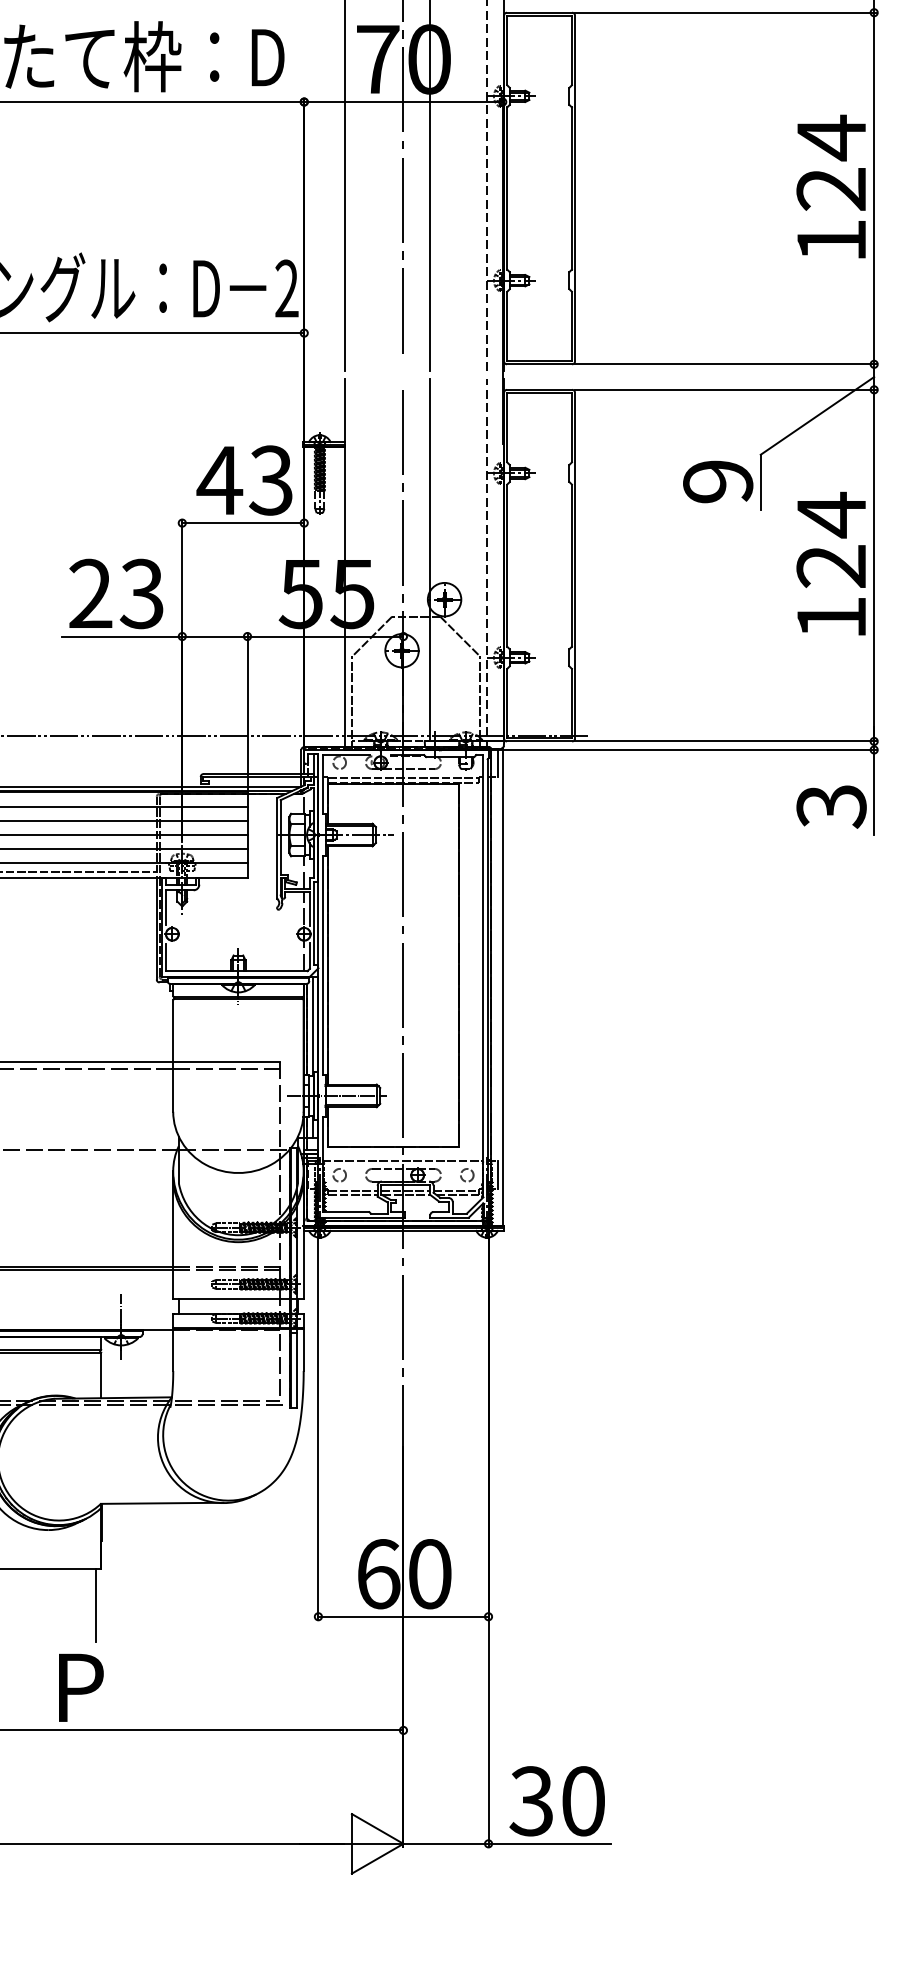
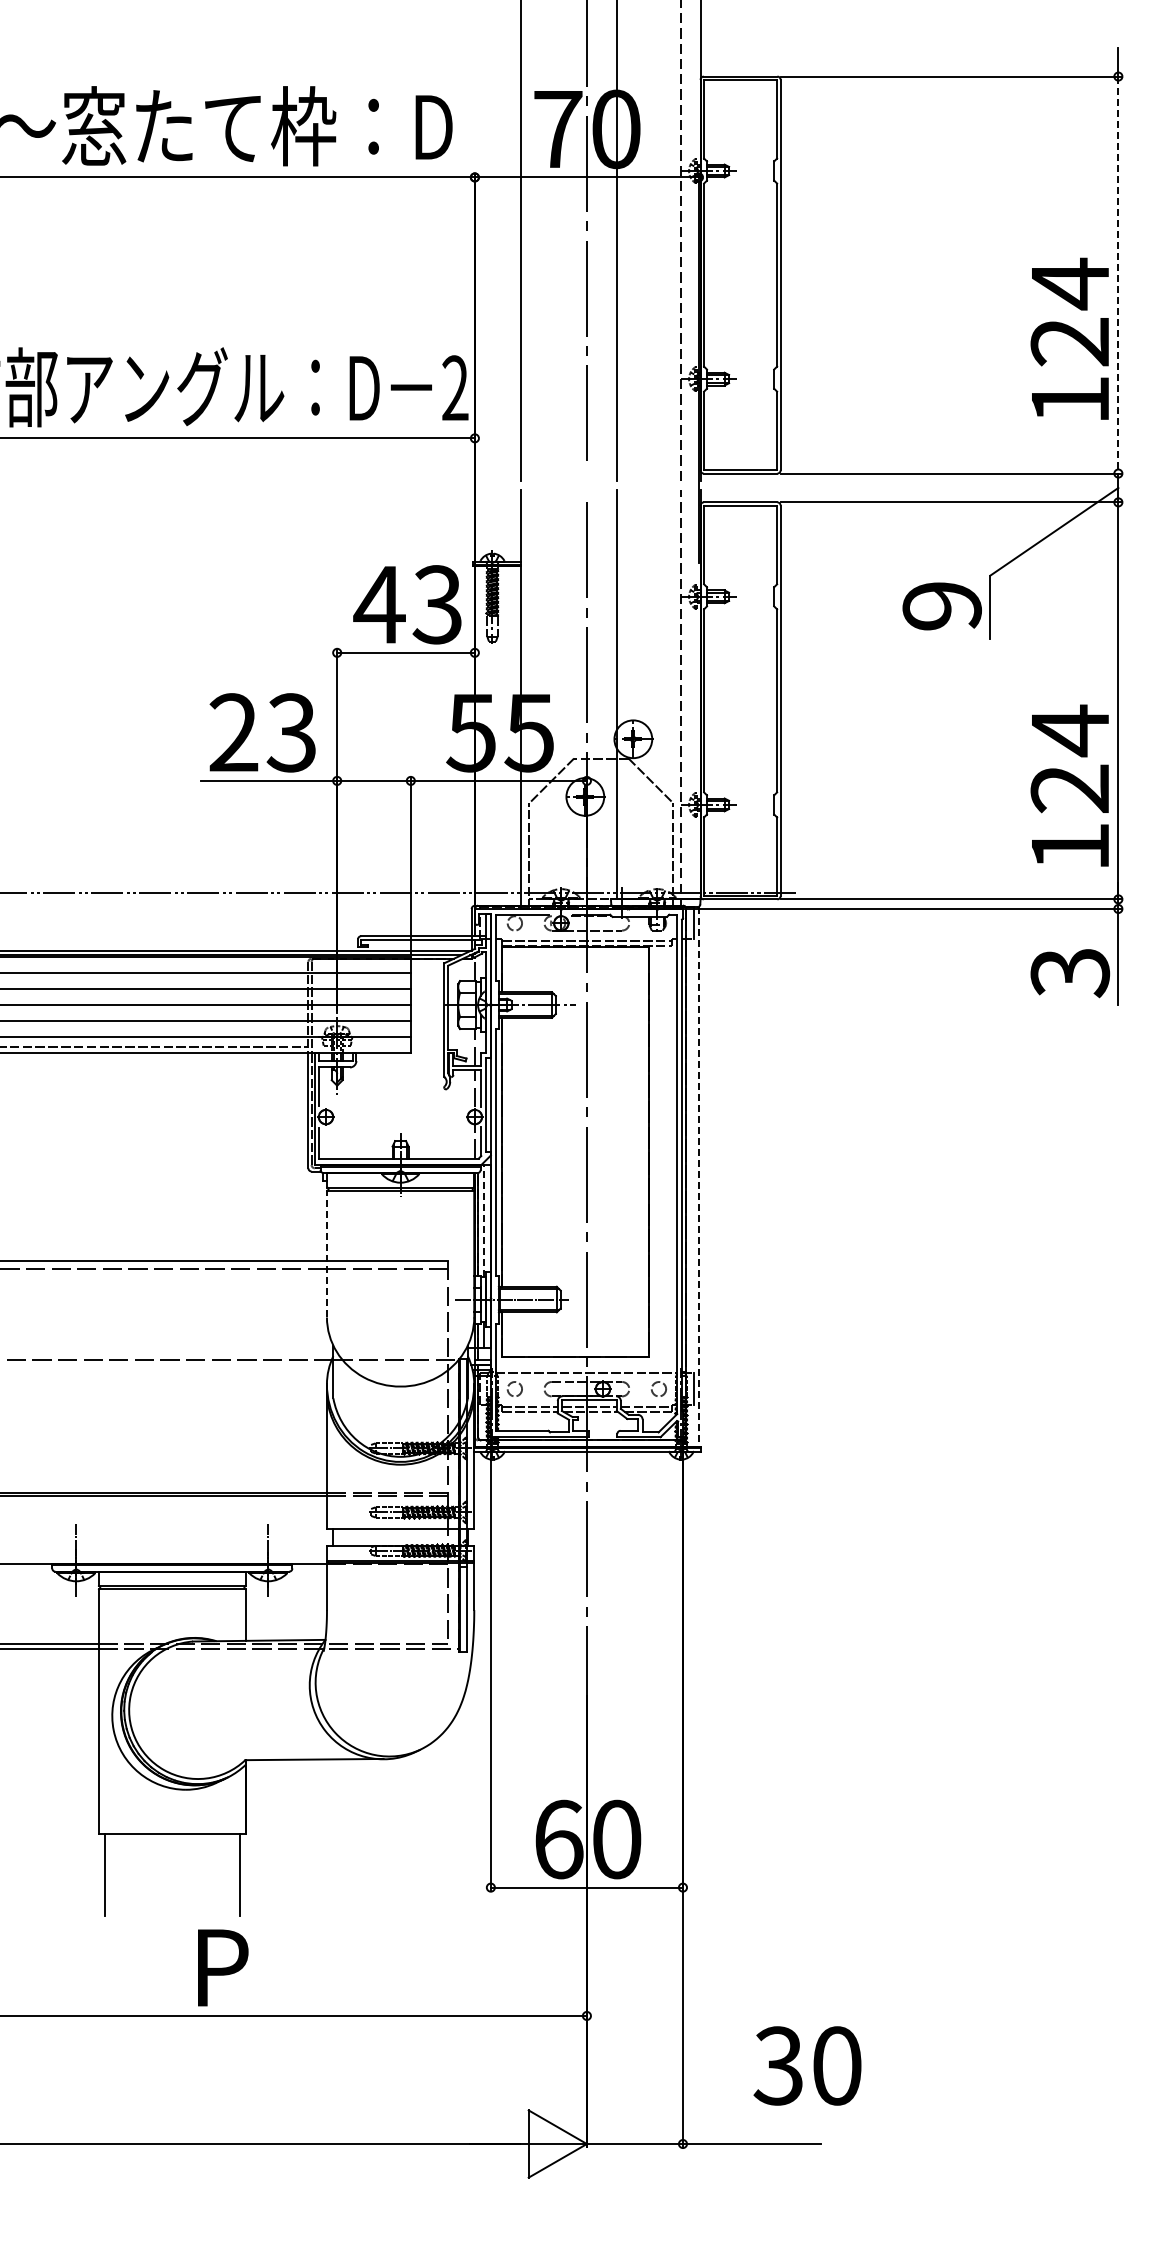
text: (830, 186) -> (1069, 338), moved
line: (874, 188) -> (1118, 275), solid -> dashed
text: (830, 563) -> (1069, 785), moved
line: (502, 987) -> (698, 1177), solid -> dashed
line: (312, 1026) -> (484, 1221), solid -> dashed
line: (172, 1055) -> (326, 1253), solid -> dashed
text: (557, 1800) -> (807, 2065), moved

